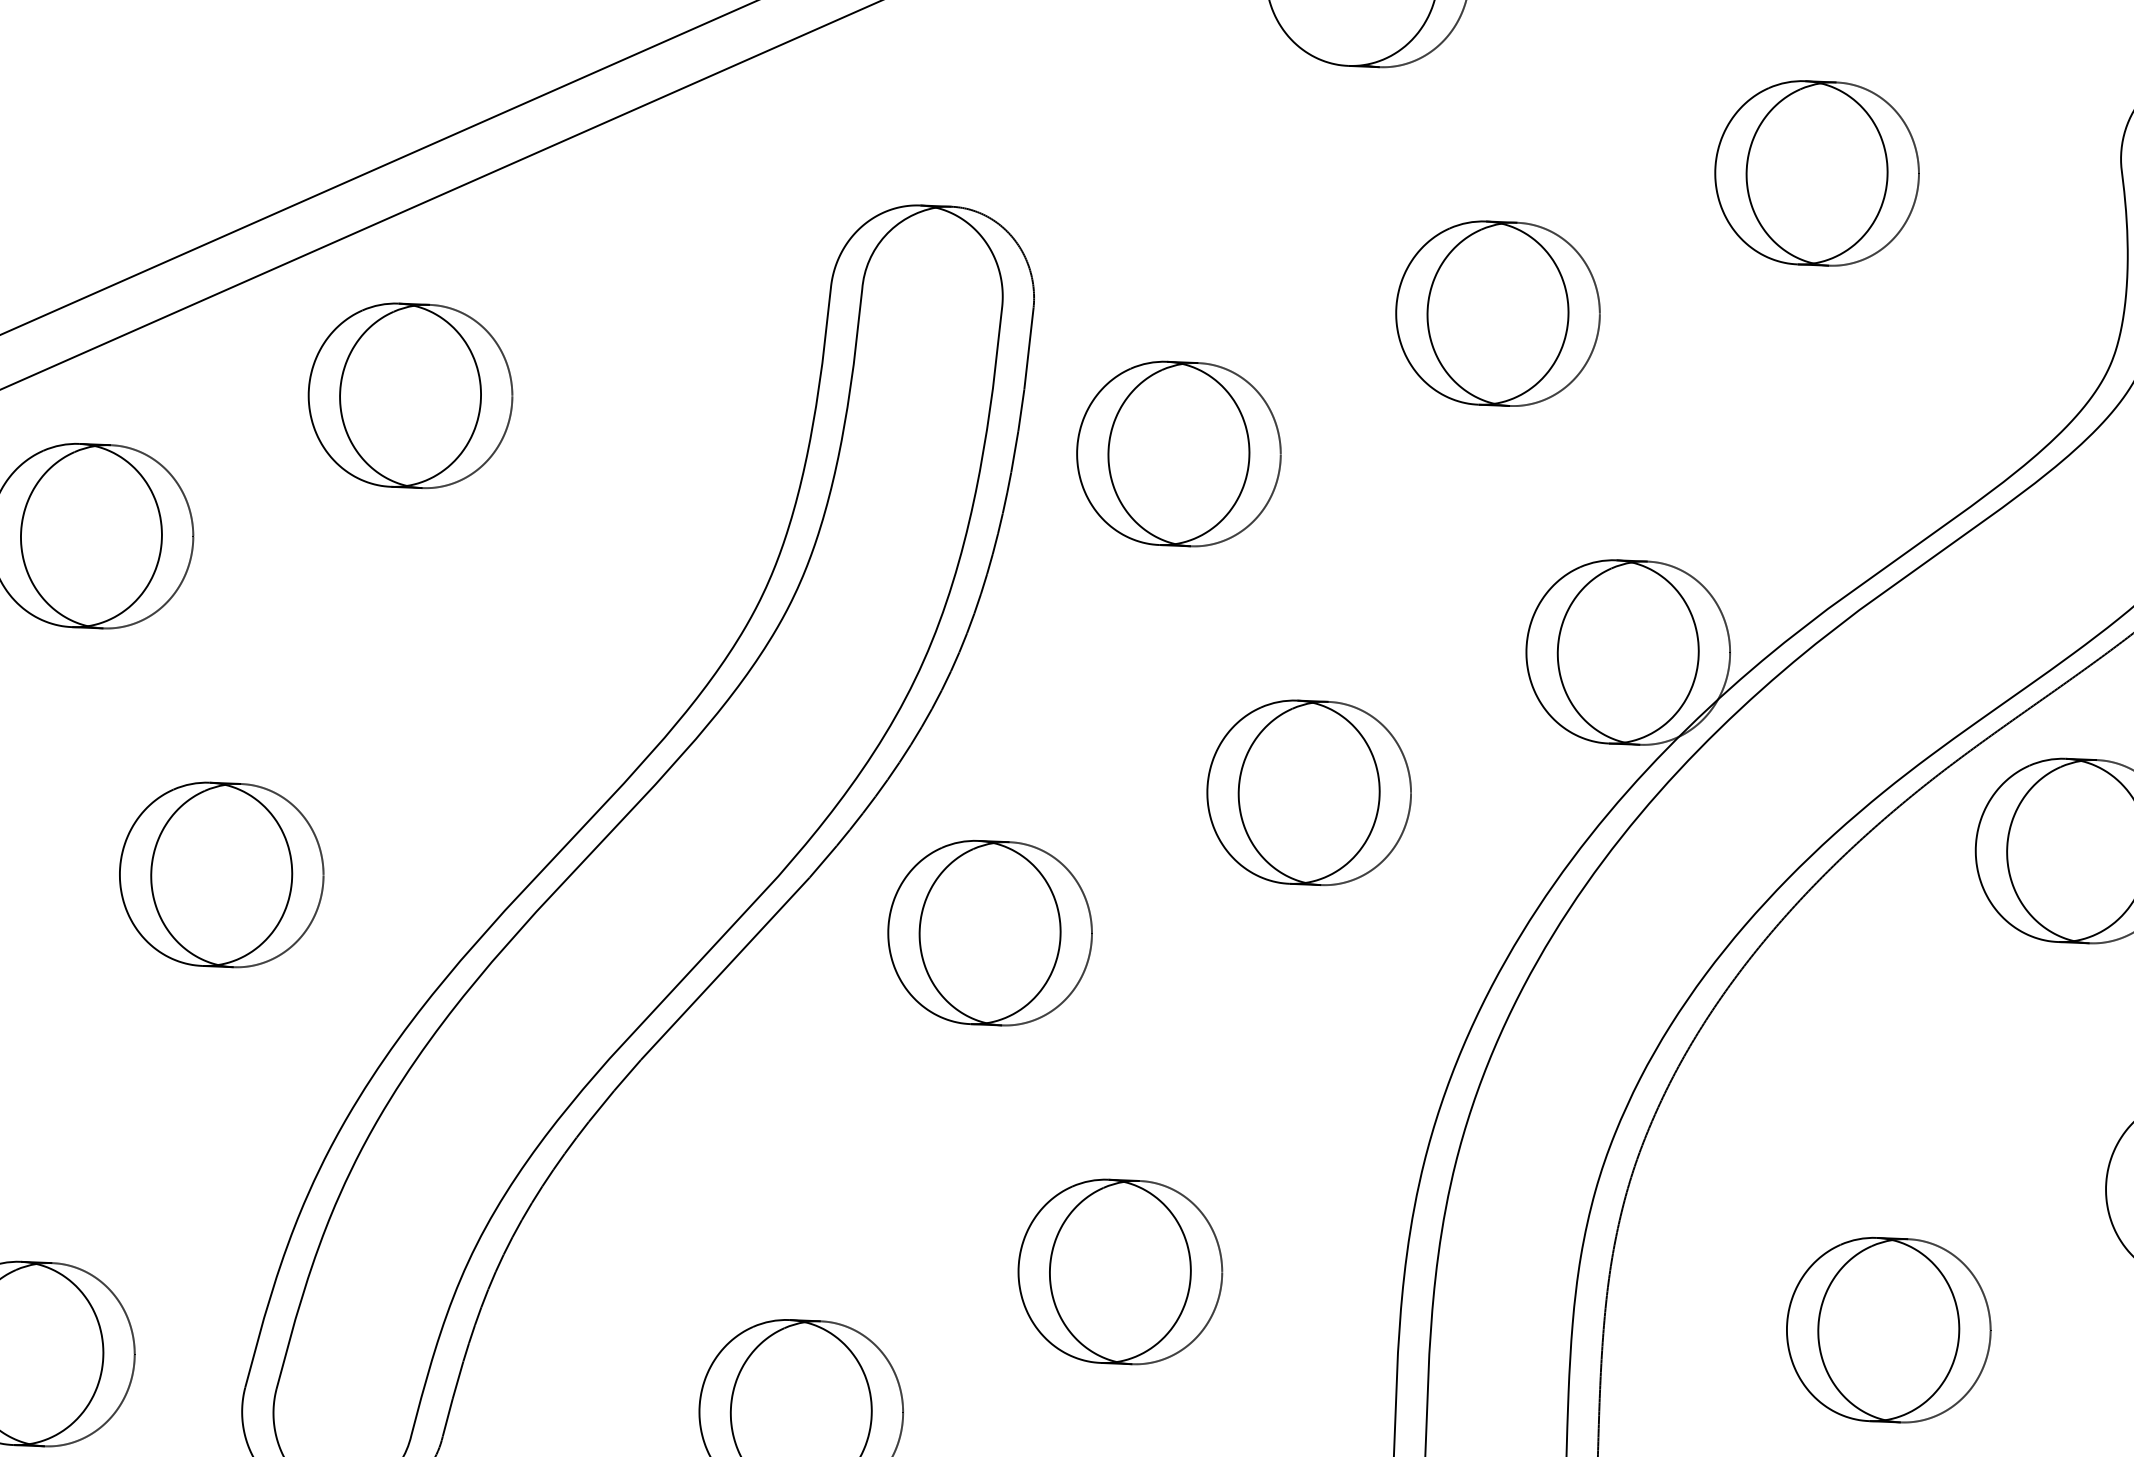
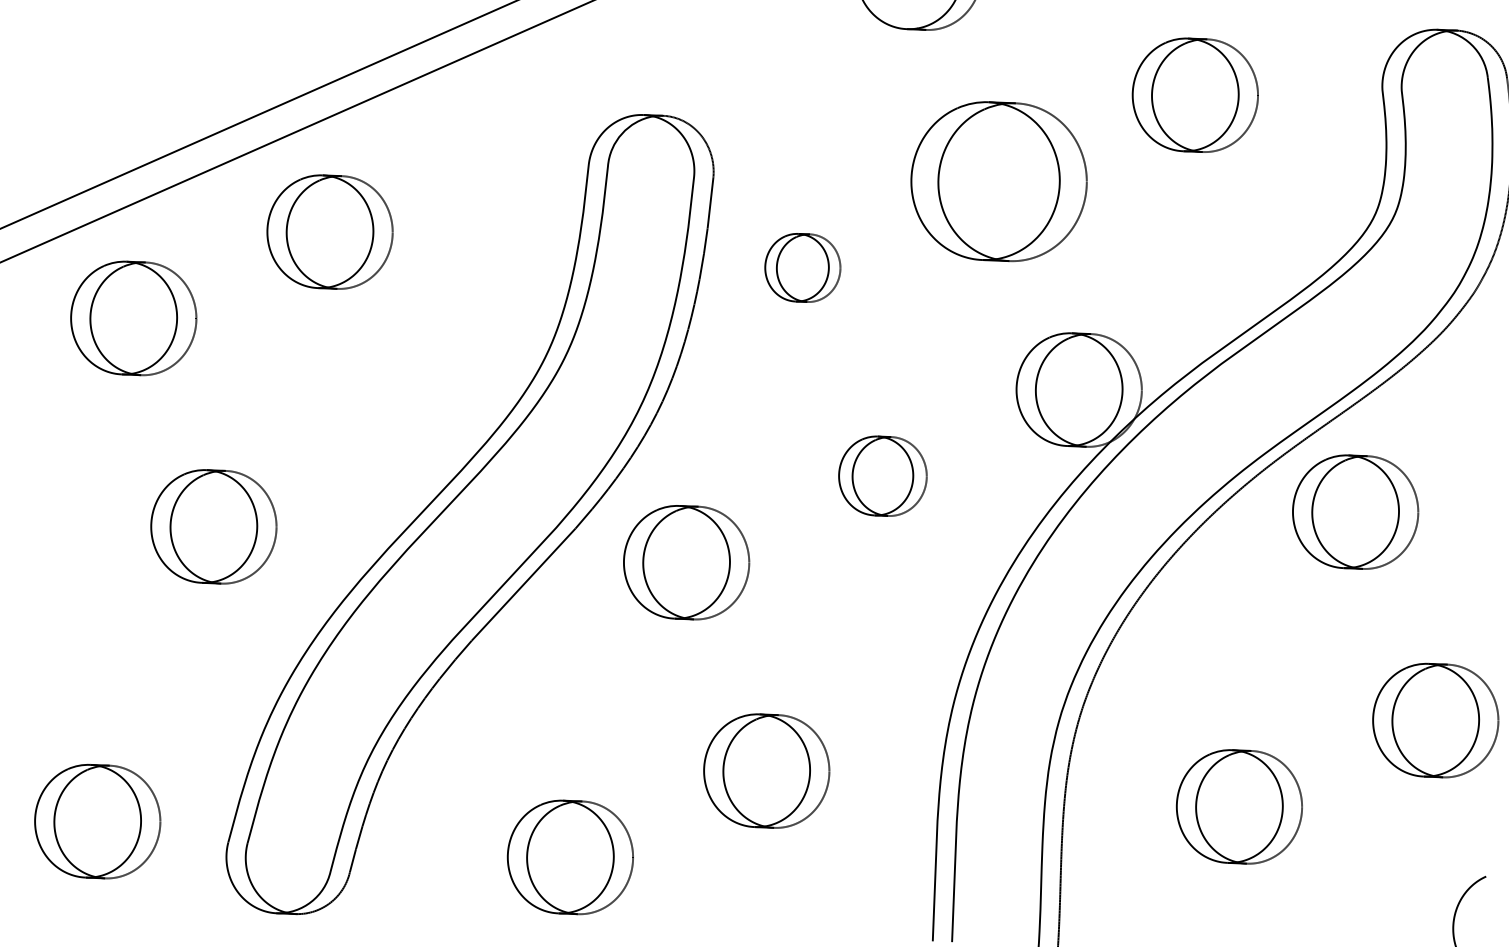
part: (1497, 313) -> (998, 181), size x1.4
part: (1178, 453) -> (802, 267), size x0.6
part: (1308, 791) -> (882, 475), size x0.7

